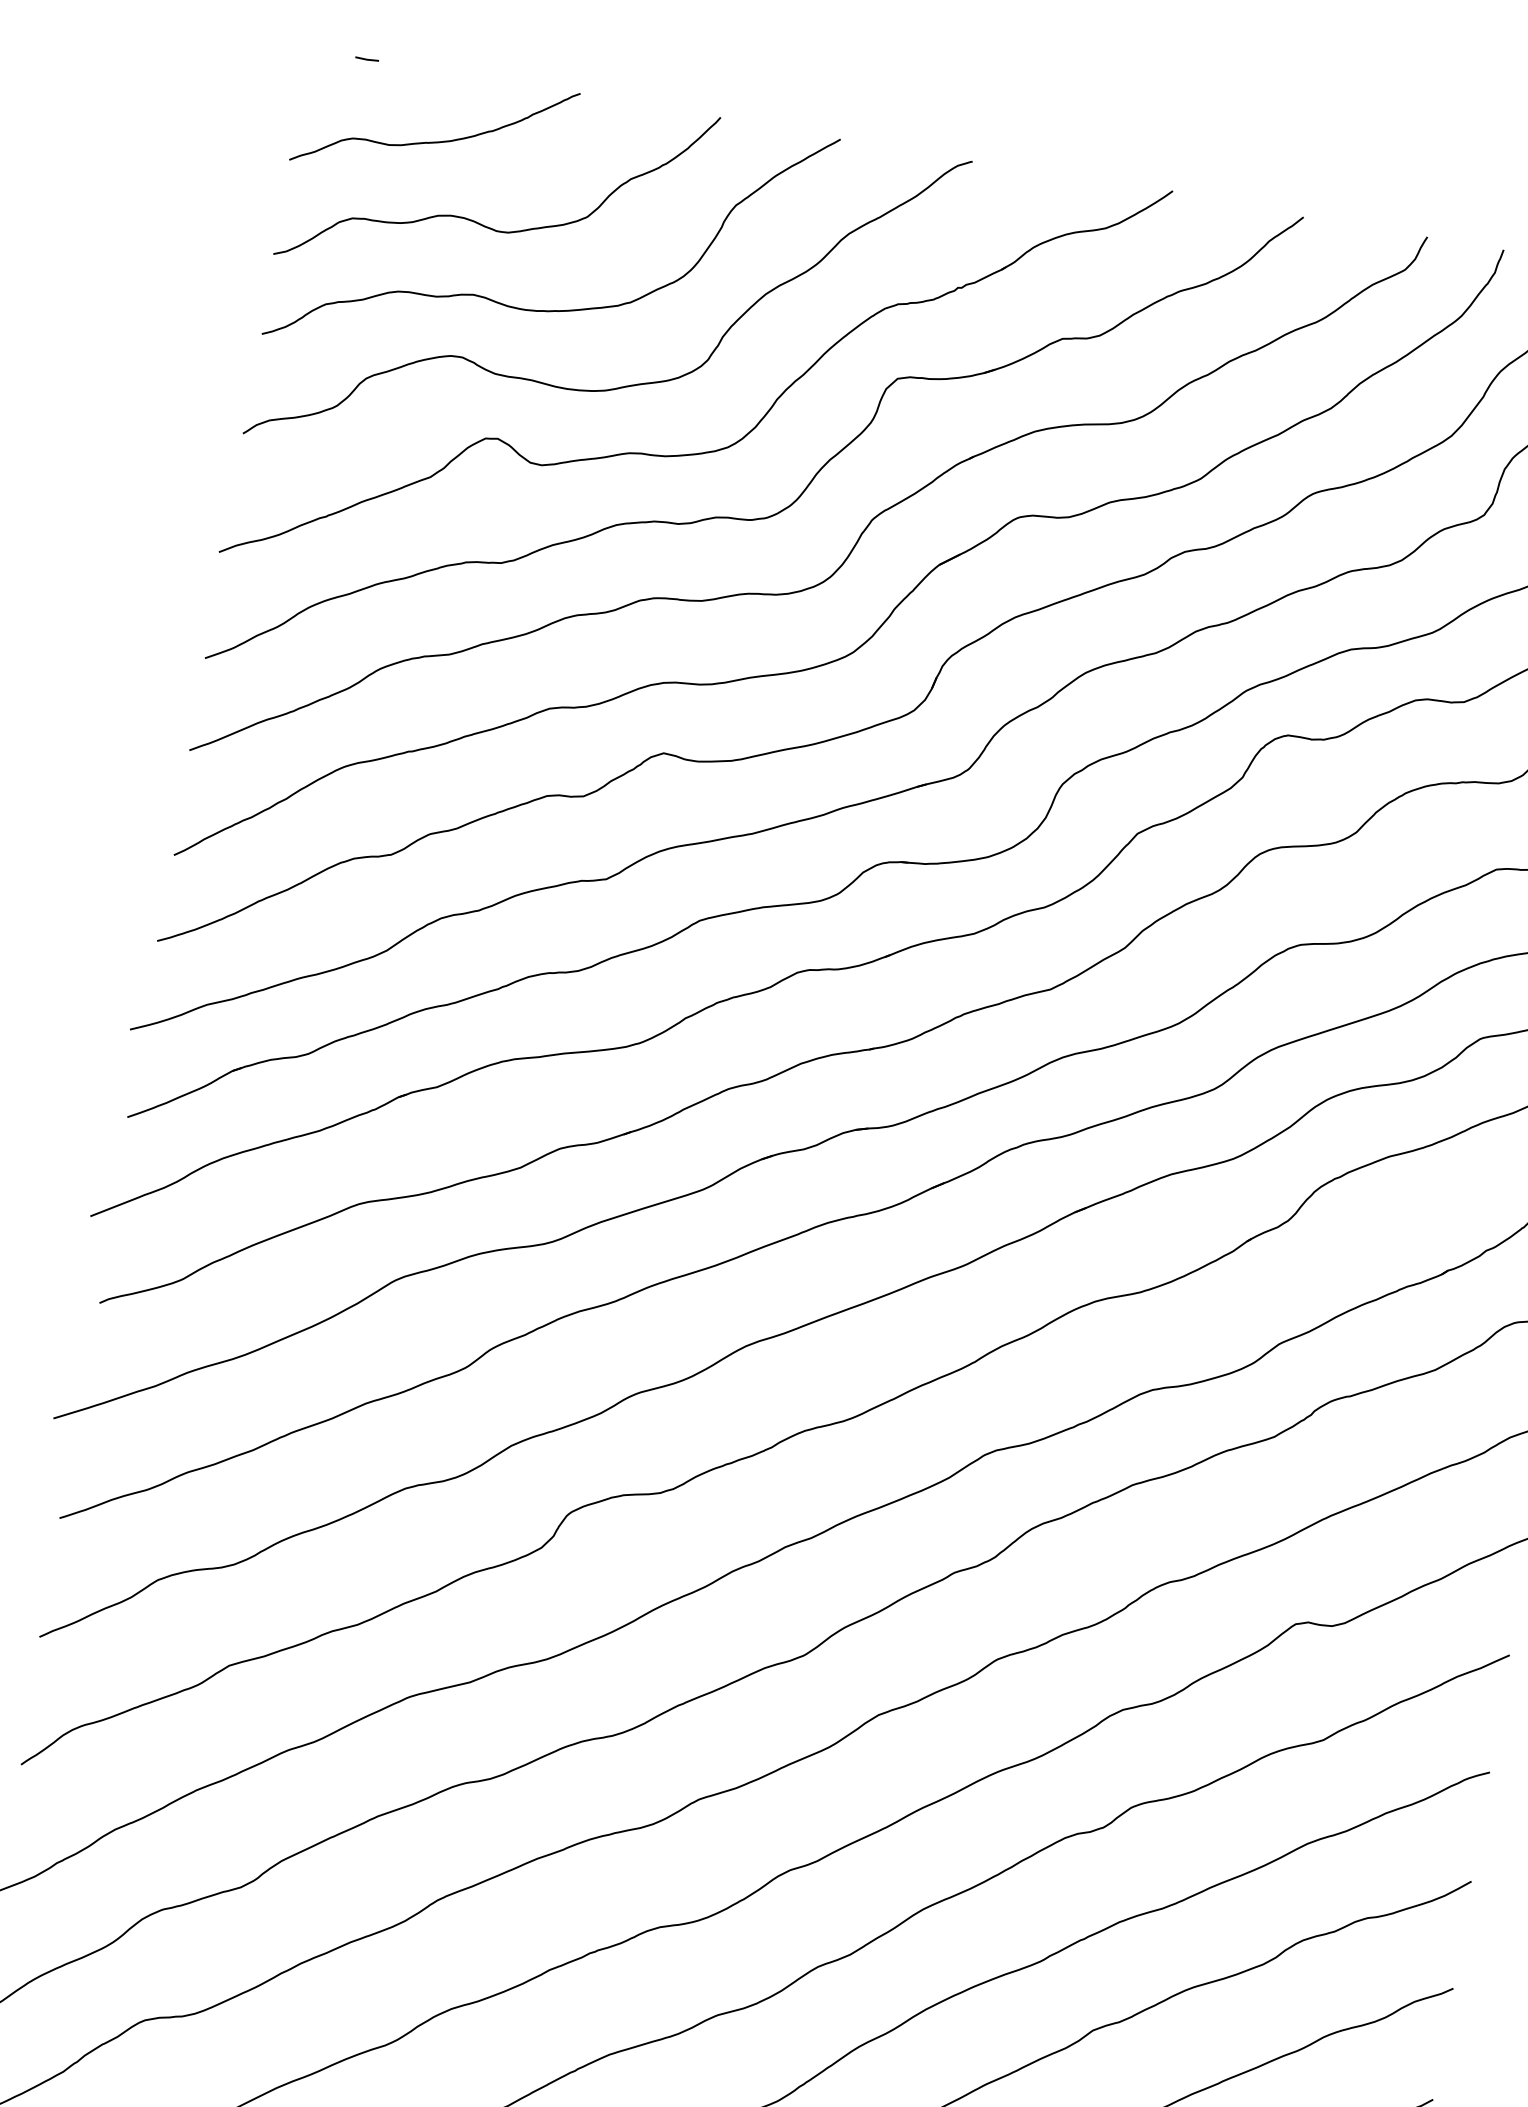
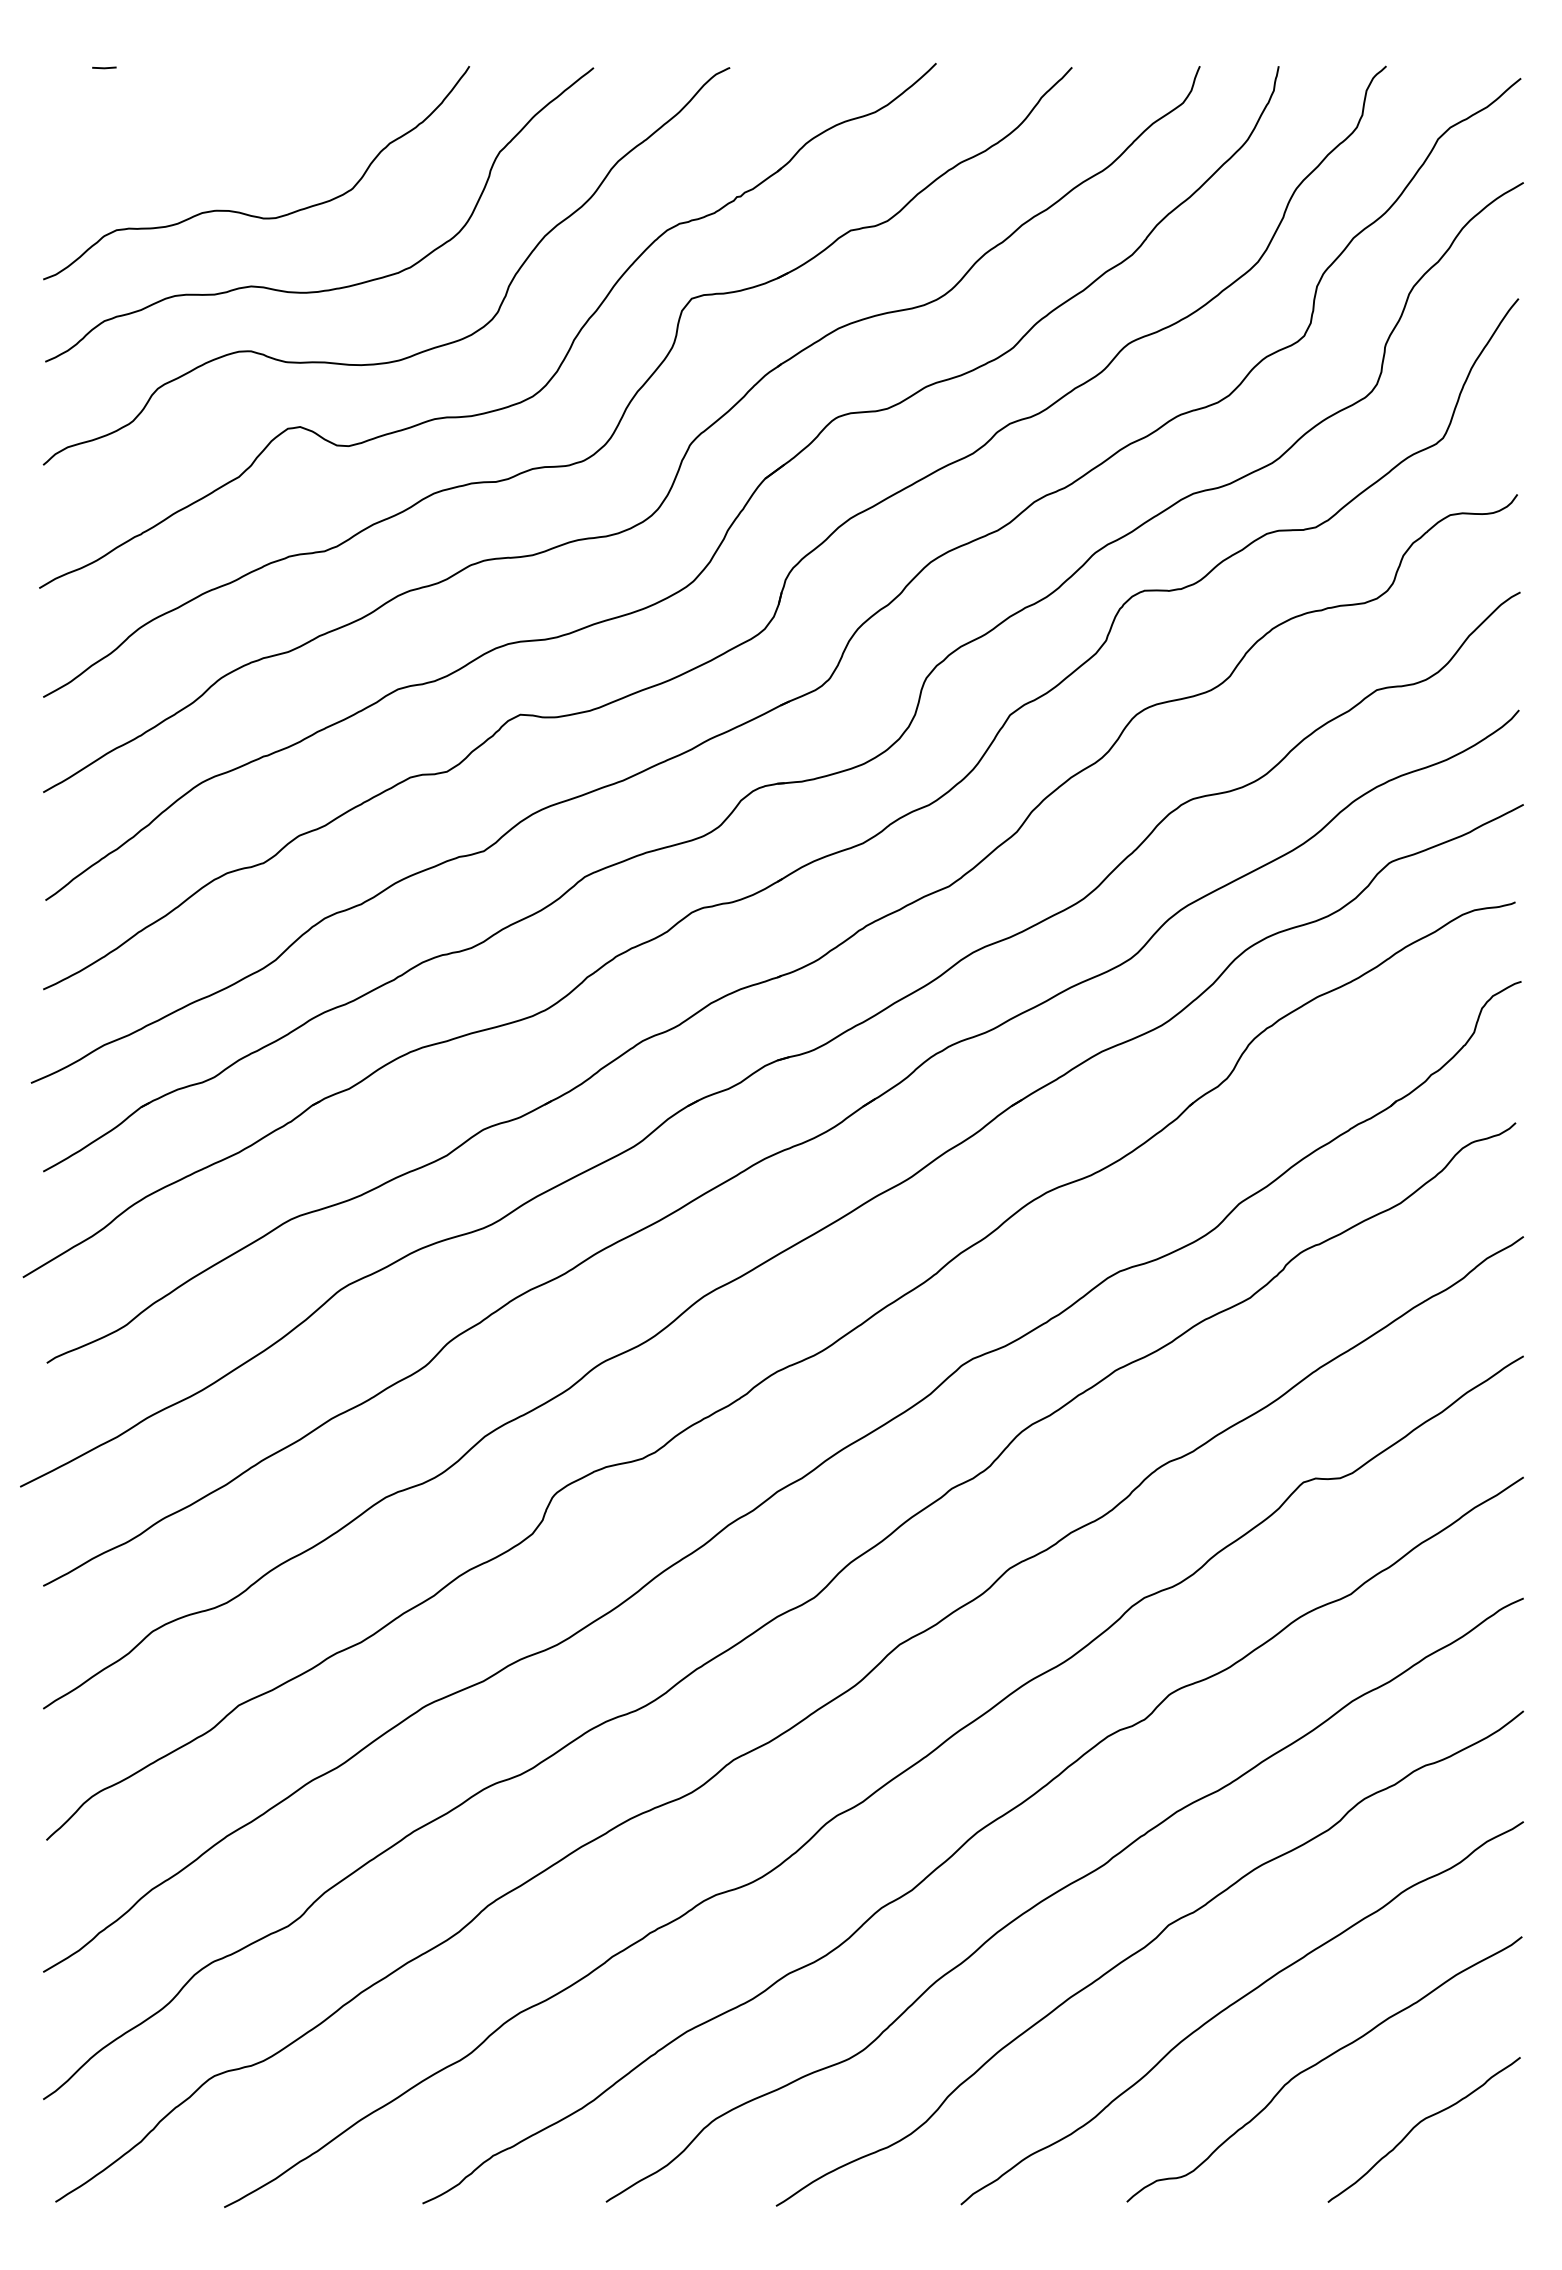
curve: (436, 141) -> (187, 138), removed

